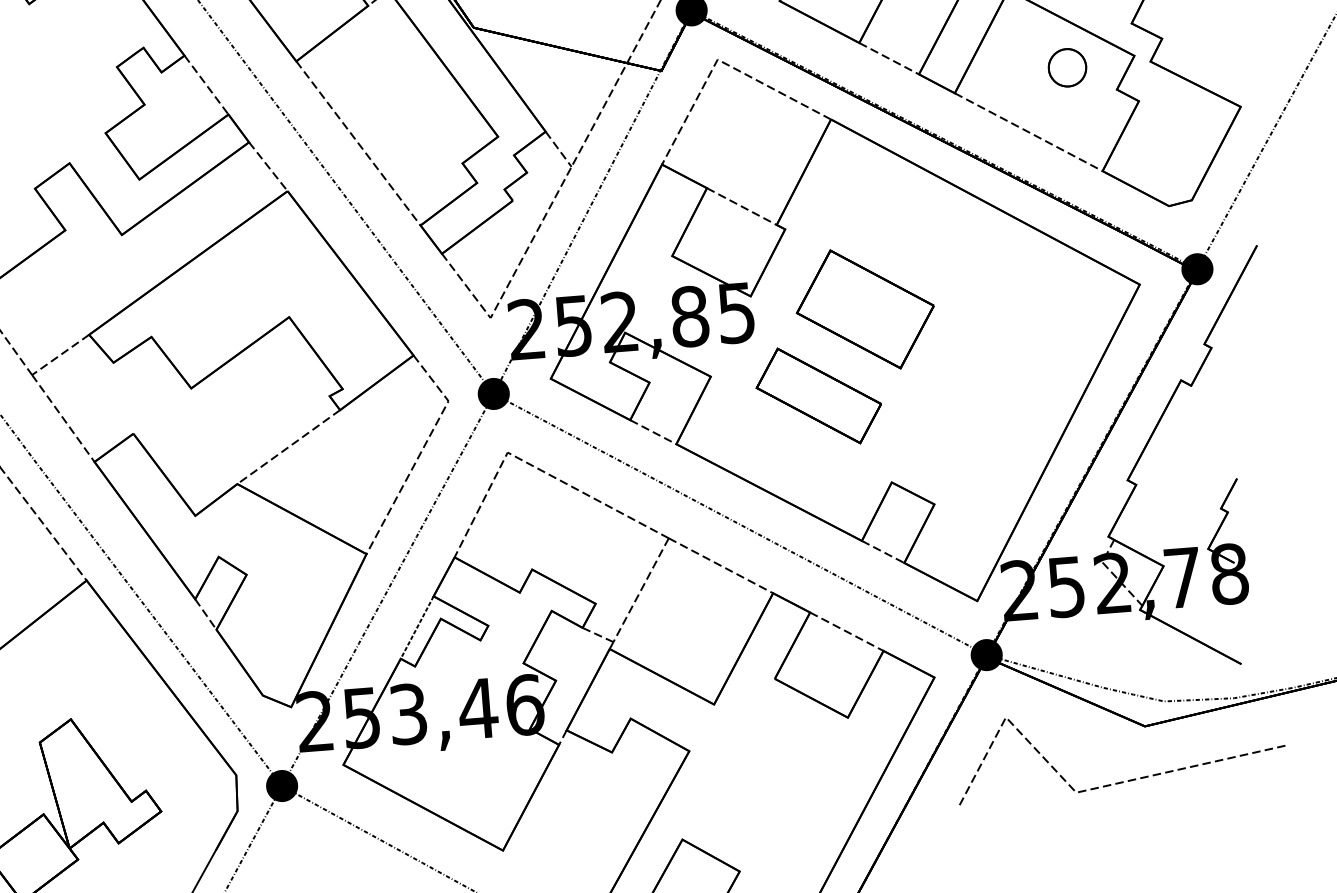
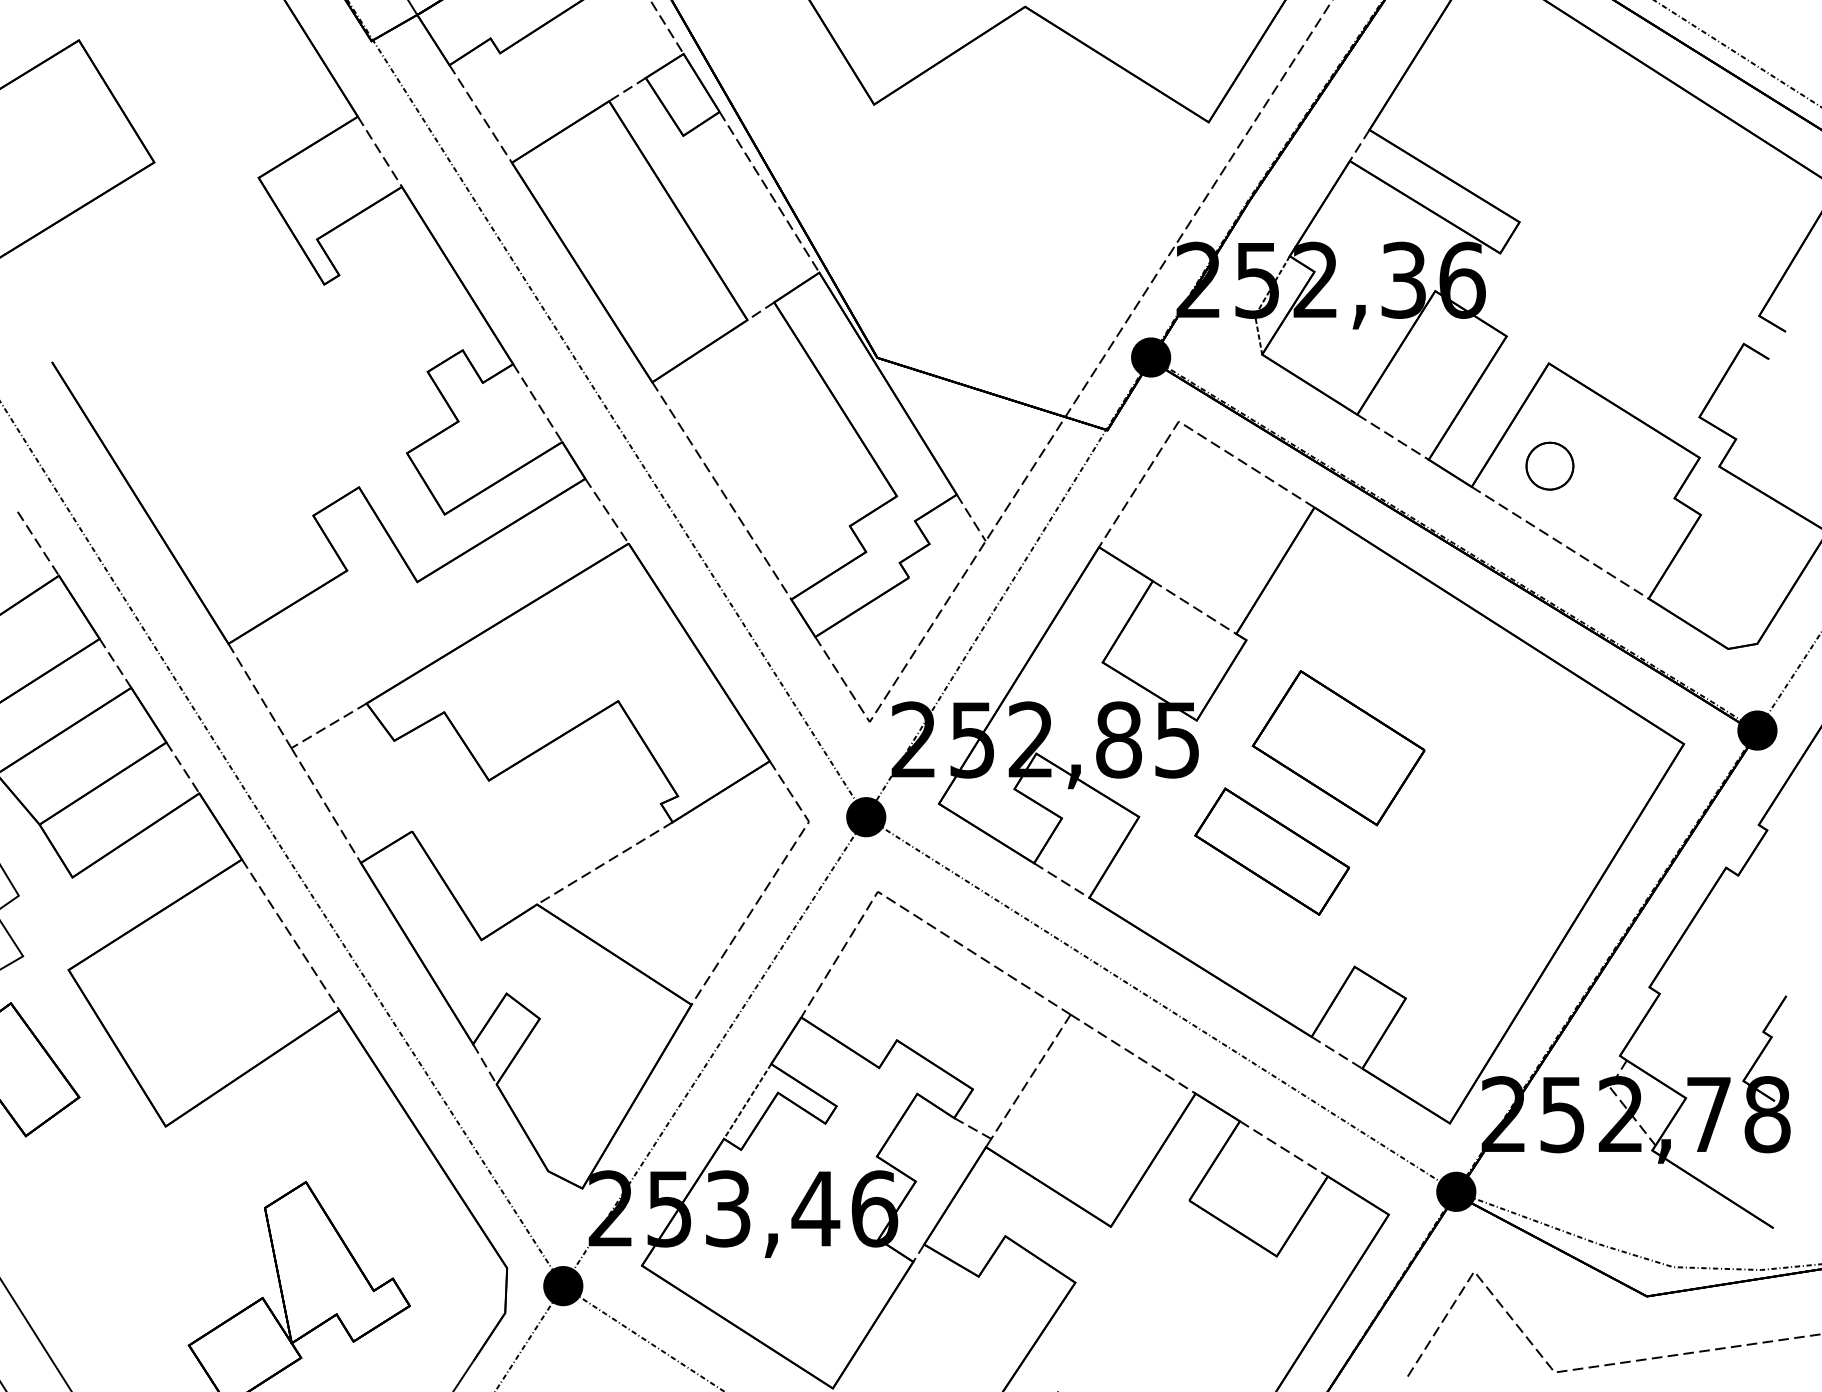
part: (1067, 67) -> (1549, 465), moved

